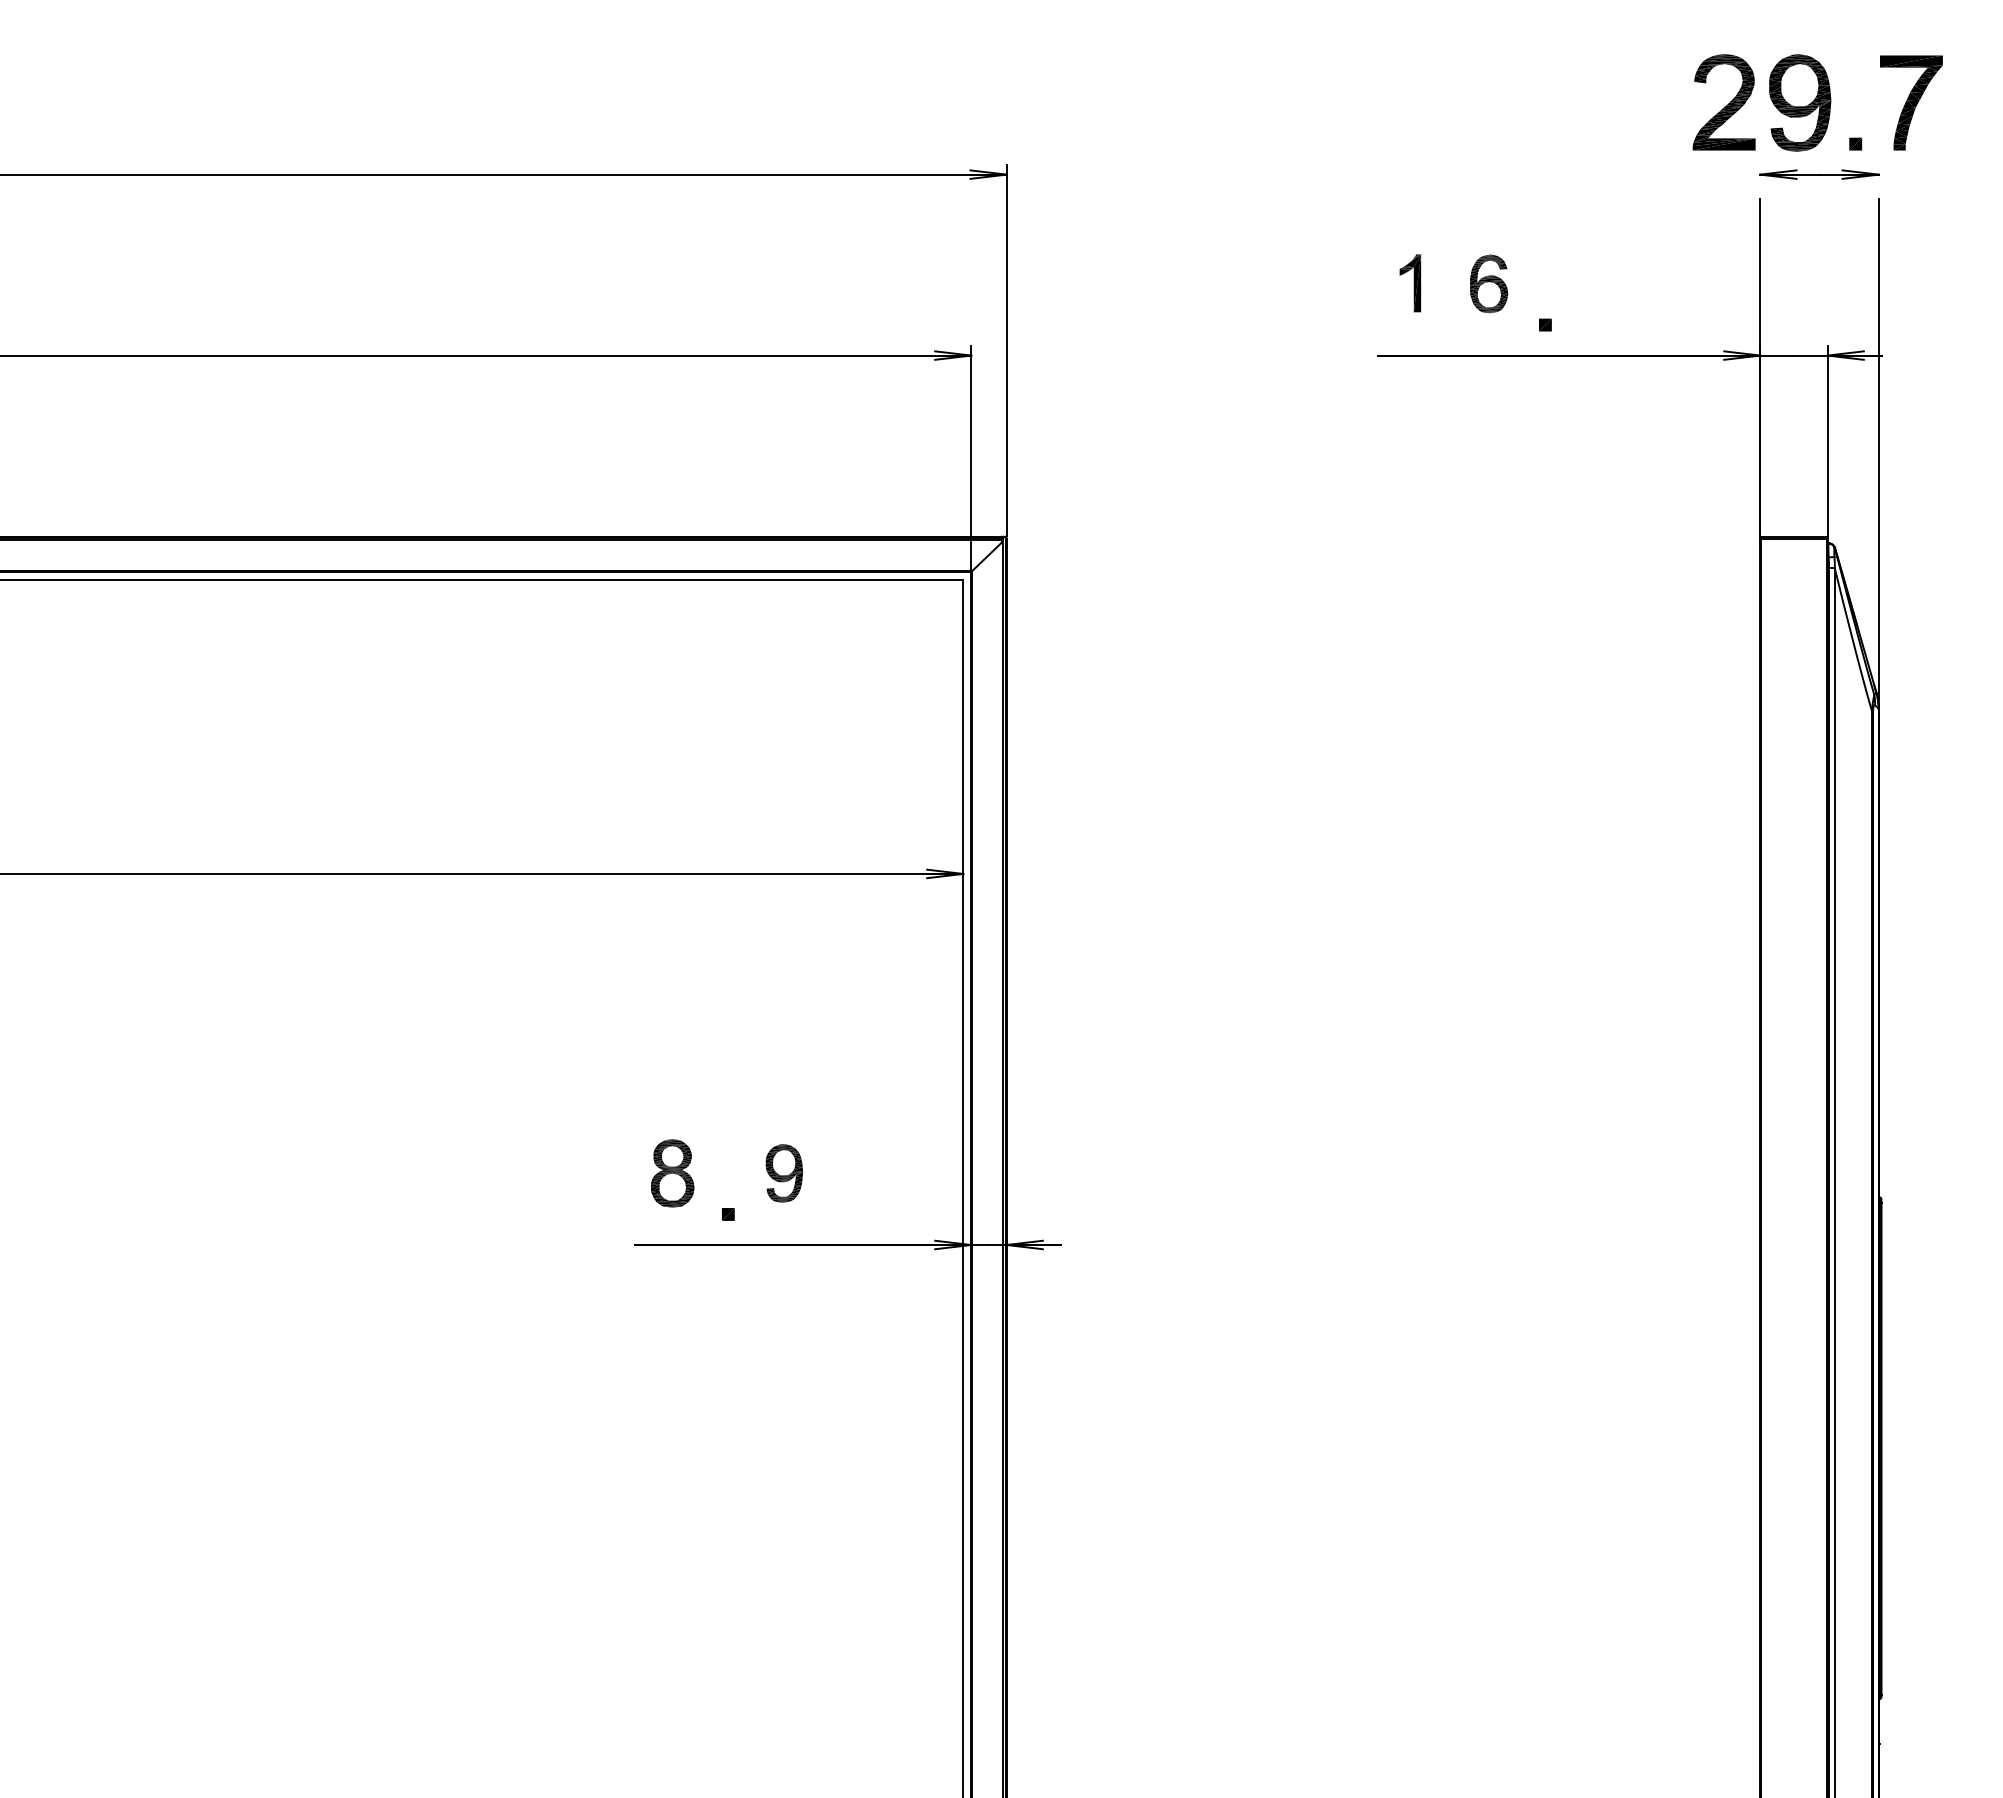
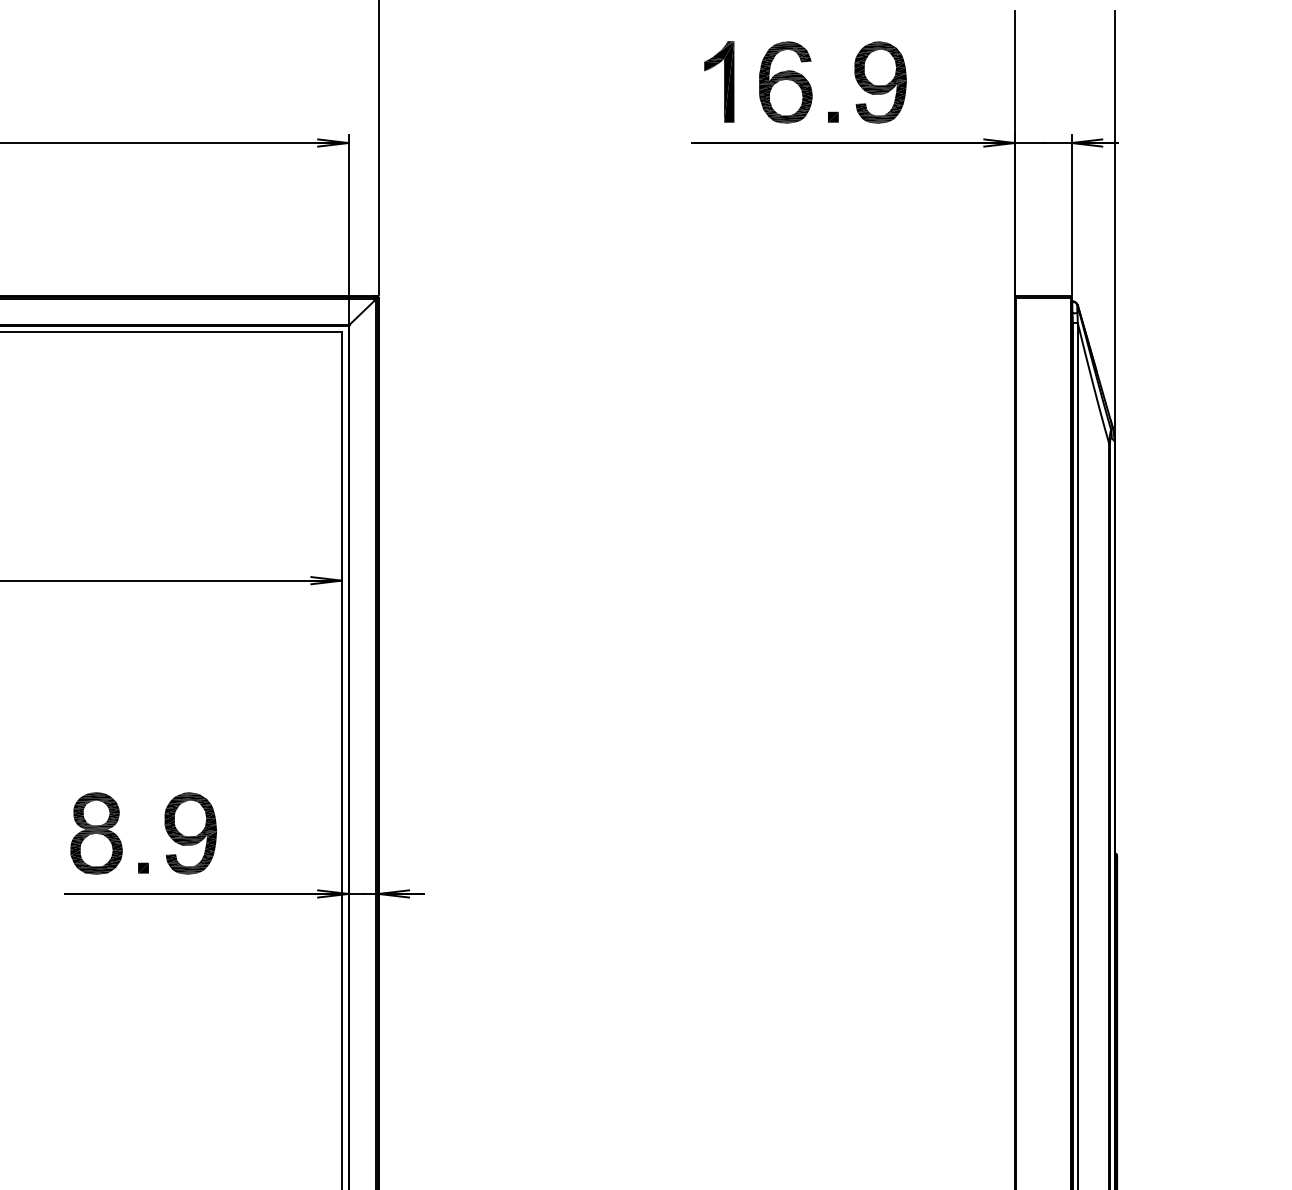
part: (1410, 283) -> (719, 82), size x1.67
part: (1488, 283) -> (785, 82), size x1.67
part: (1601, 283) -> (880, 82), added
part: (672, 1173) -> (96, 833), size x1.43
part: (784, 1173) -> (190, 833), size x1.67

